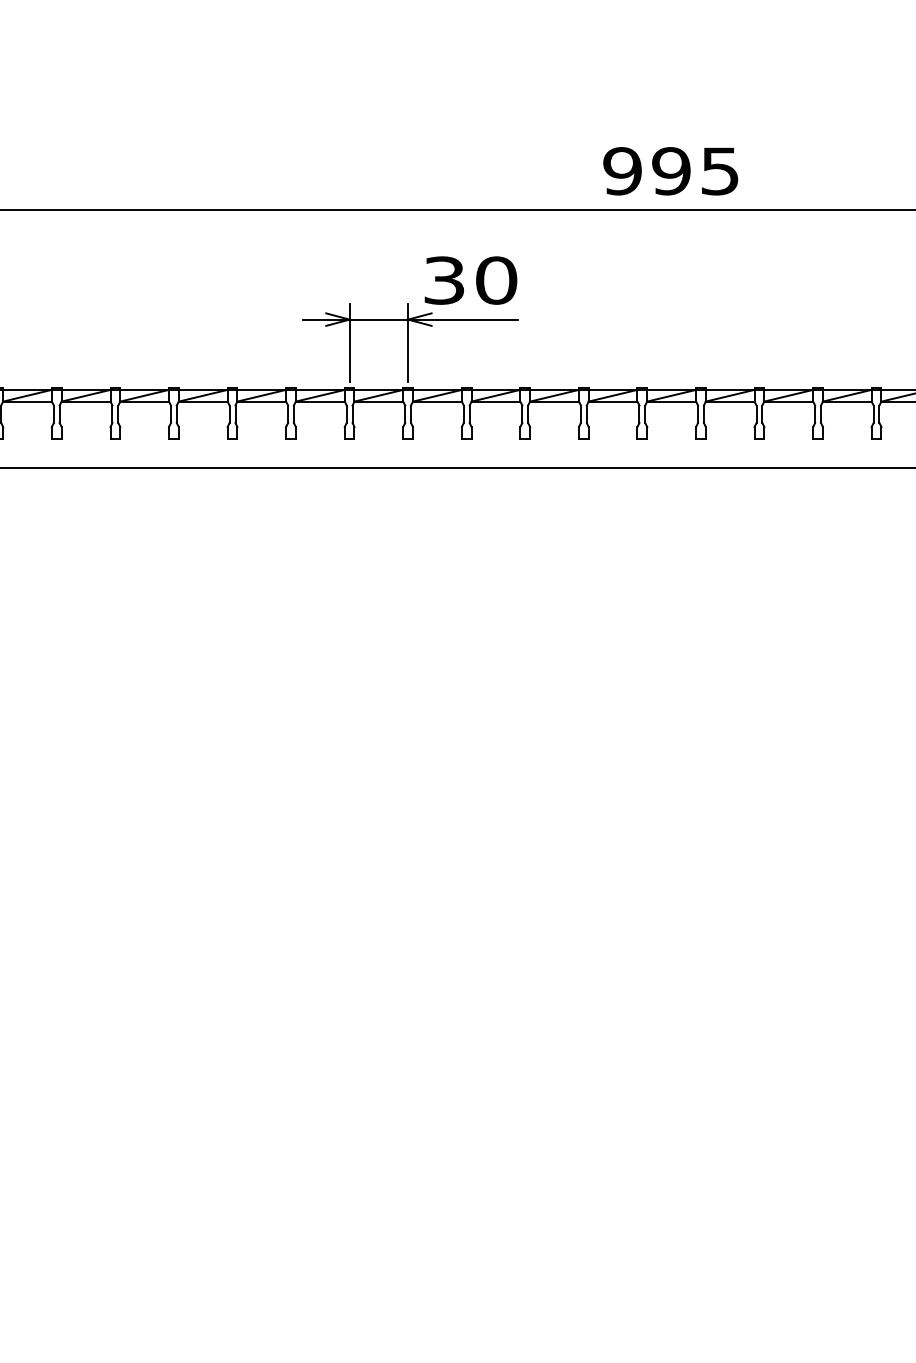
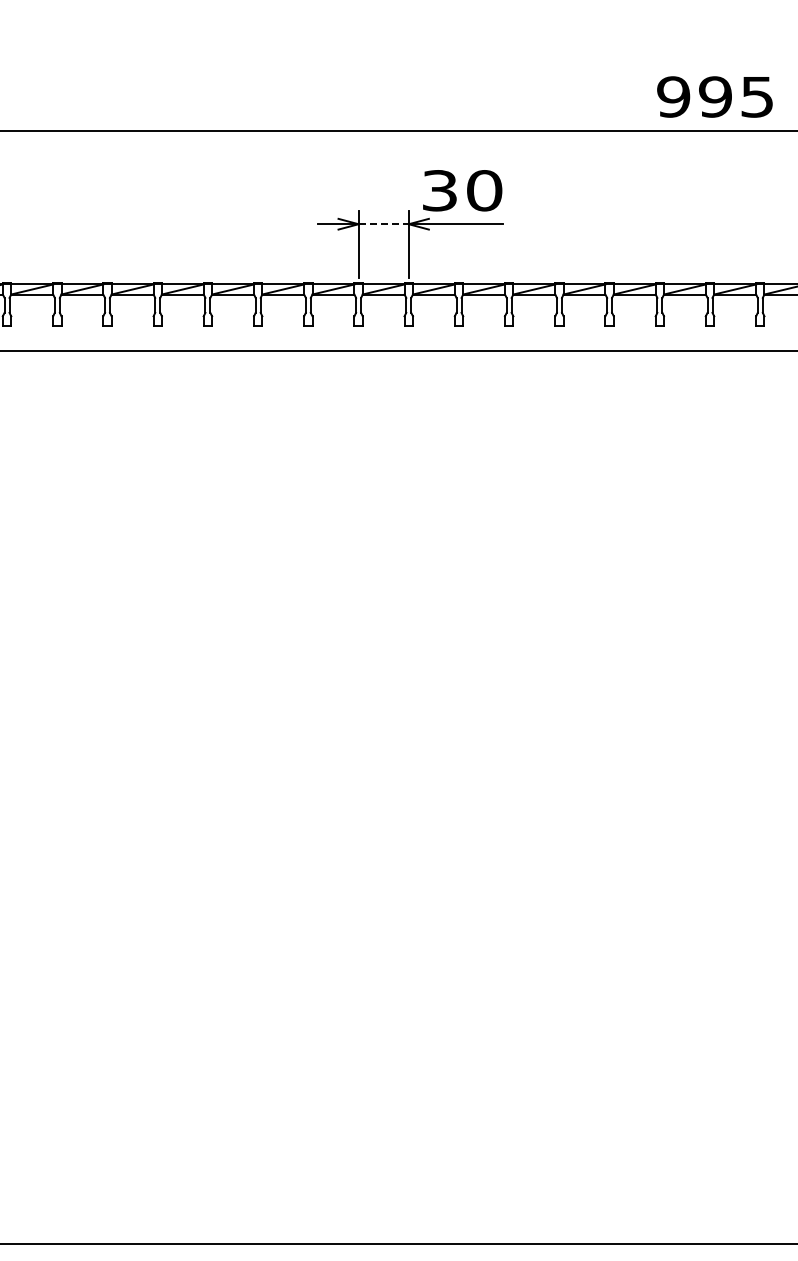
text: (670, 170) -> (714, 96), moved
line: (379, 319) -> (384, 224), solid -> dashed

